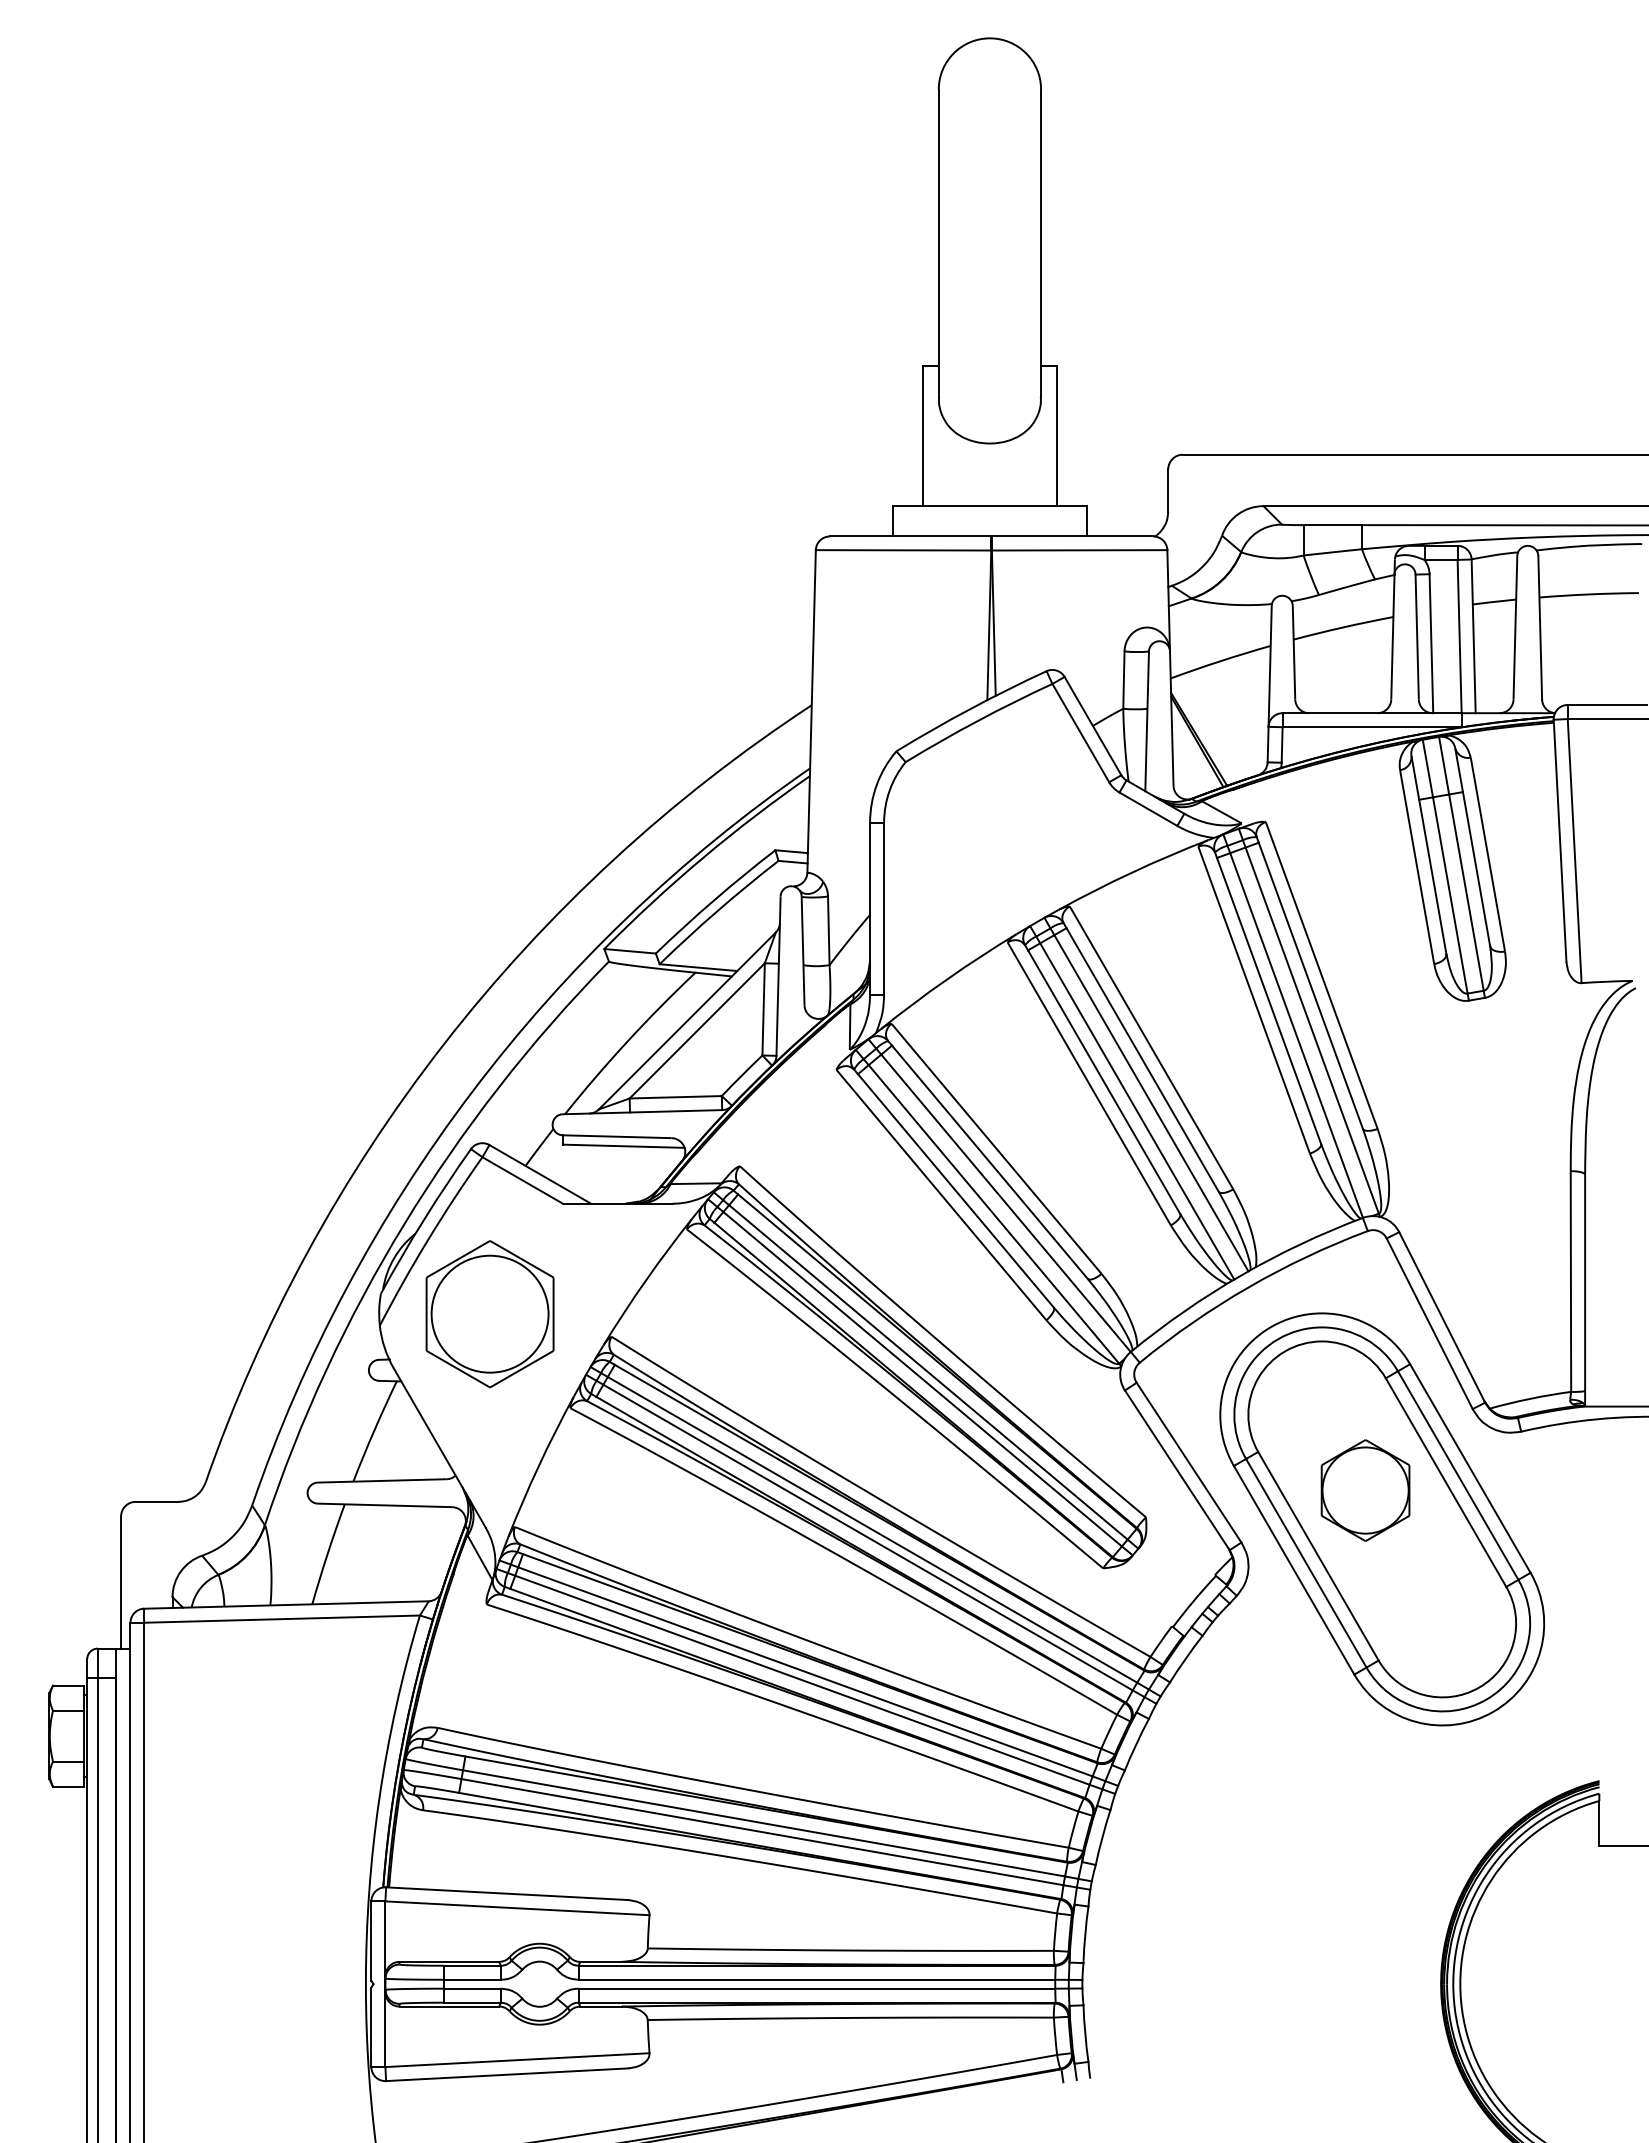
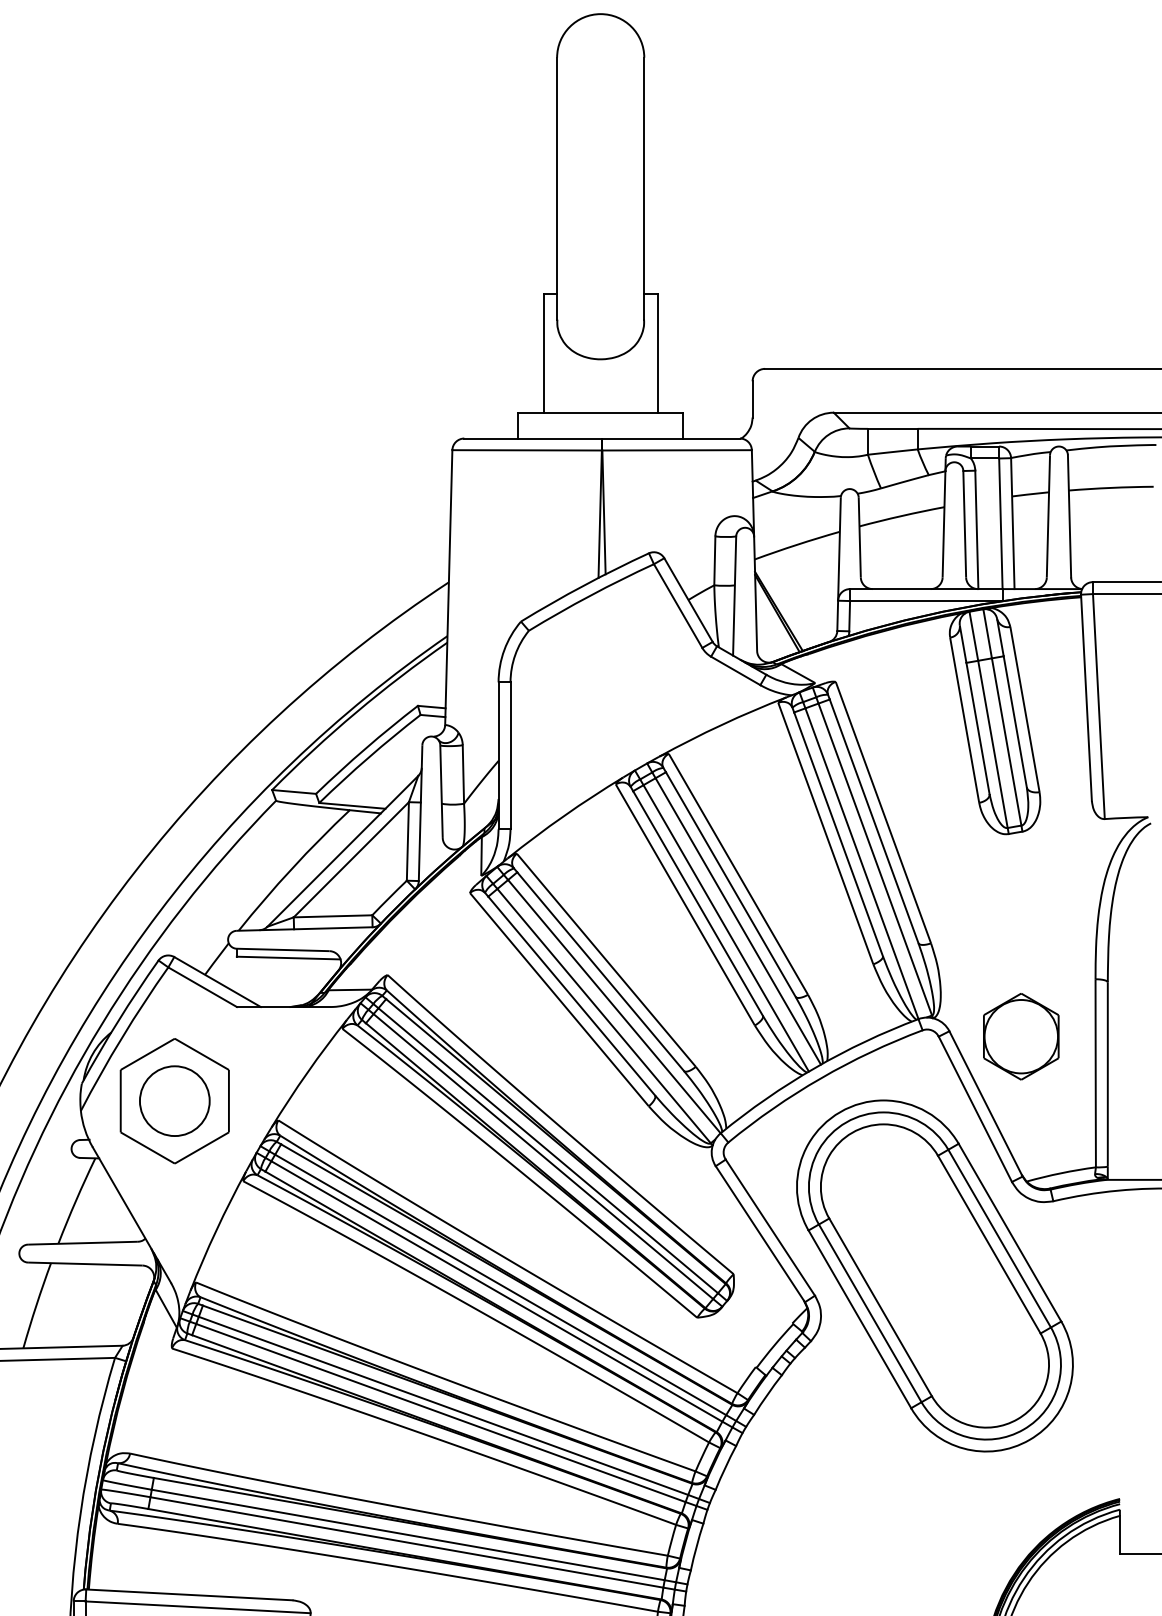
circle: (489, 1313) -> (174, 1100), size x0.7
part: (1365, 1490) -> (1021, 1036), moved

